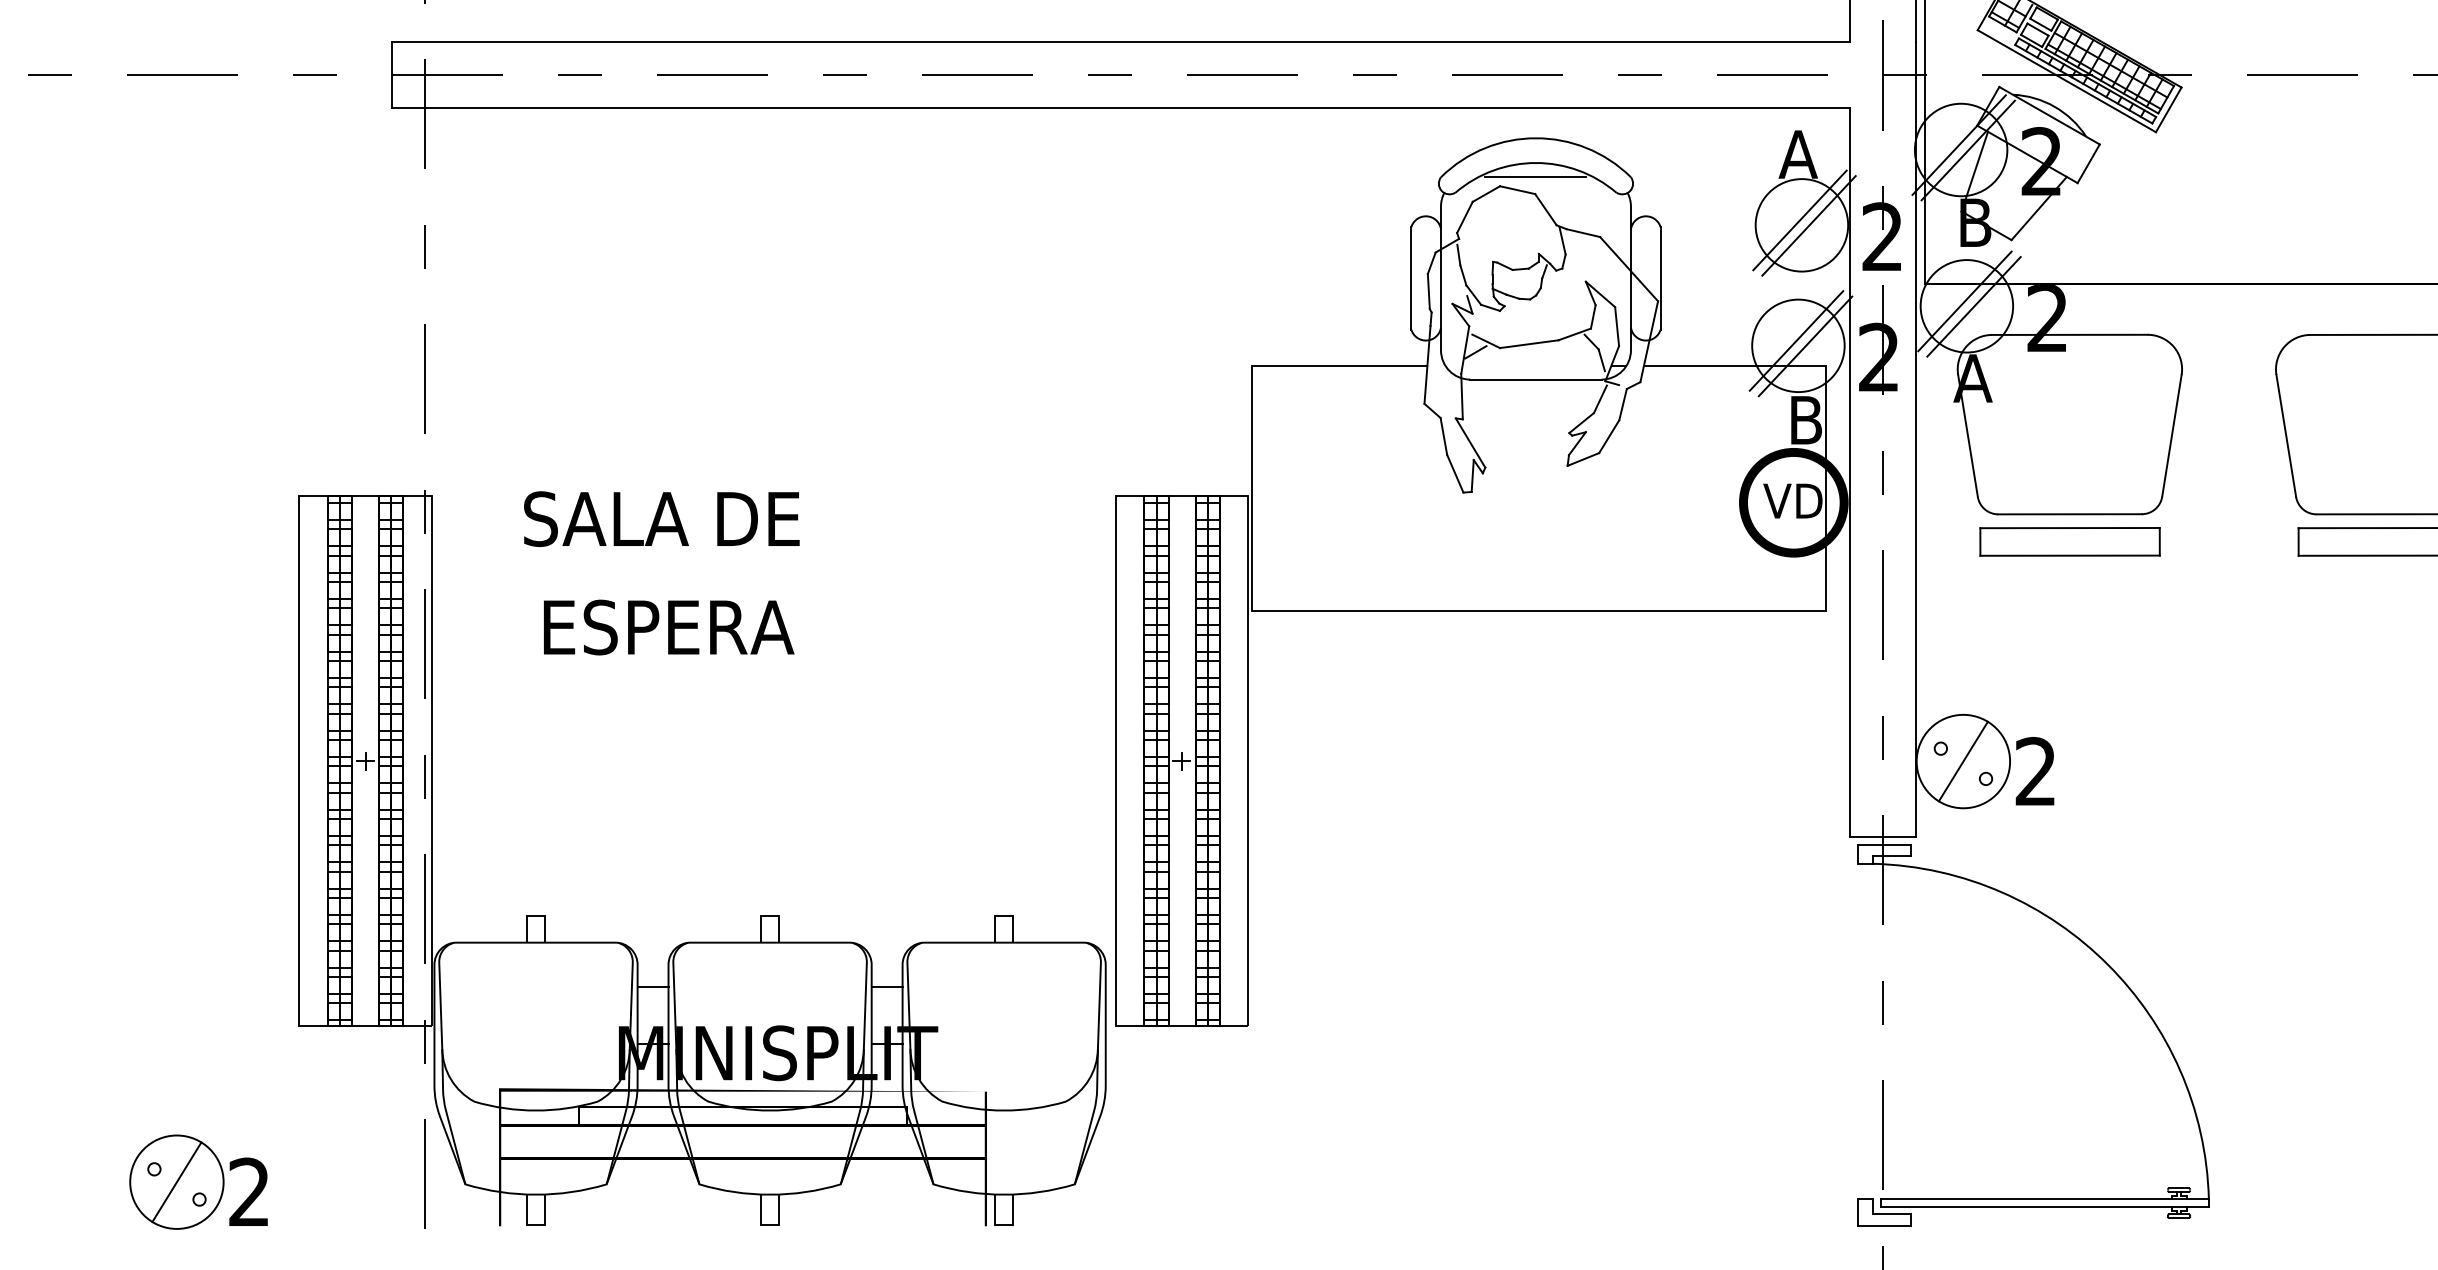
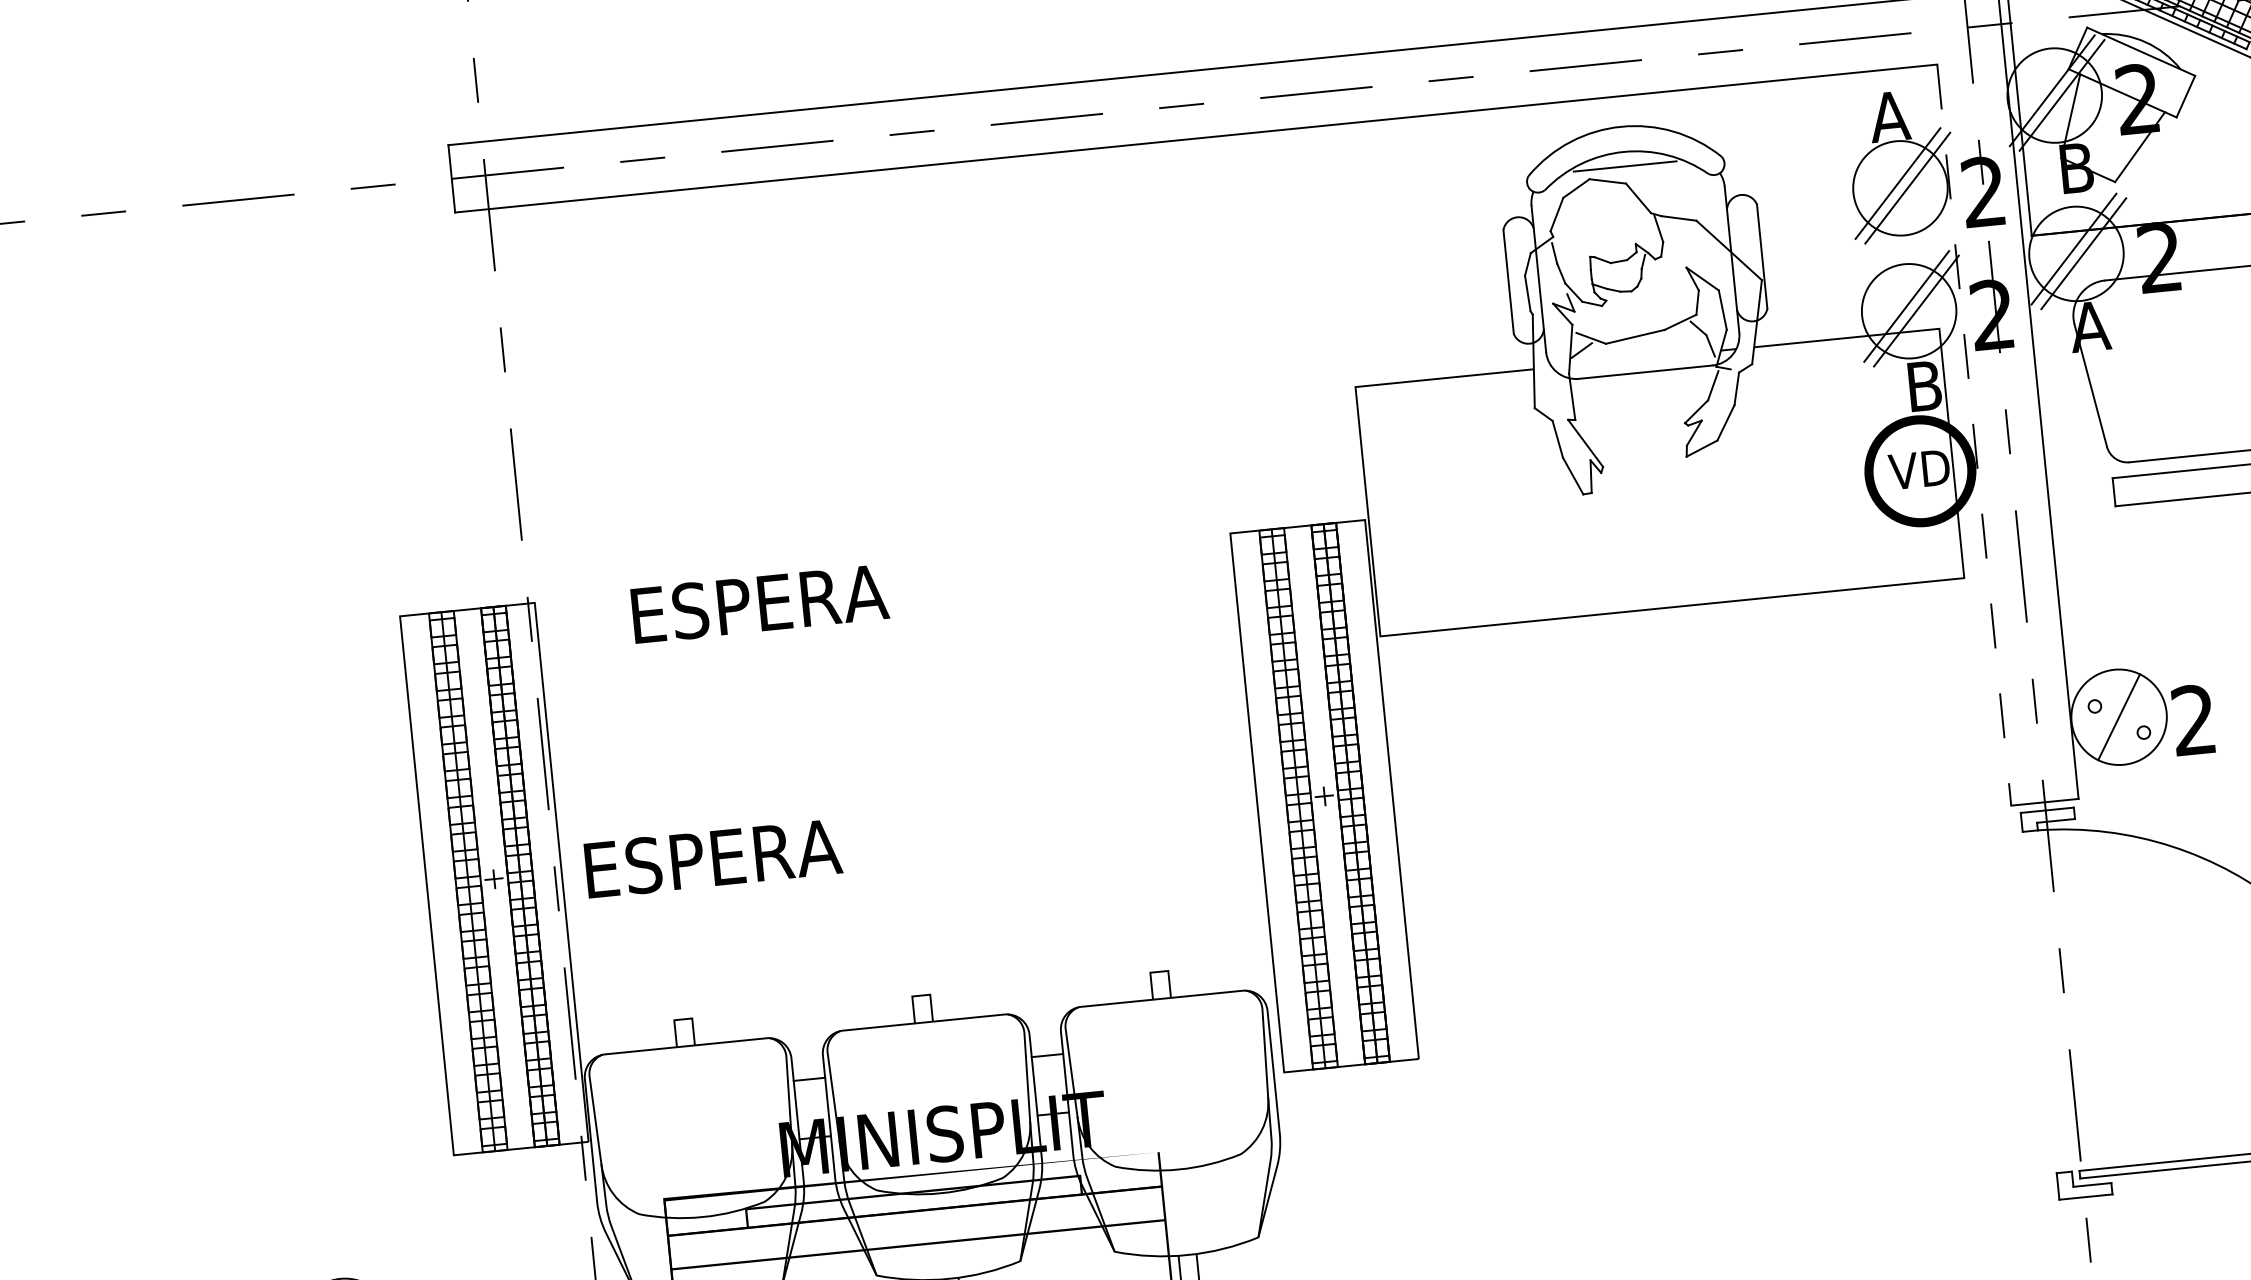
line: (1849, 473) -> (1974, 435), solid -> dashed
text: (661, 518) -> (770, 602), SALA DE -> ESPERA
text: (669, 627) -> (713, 858), moved

